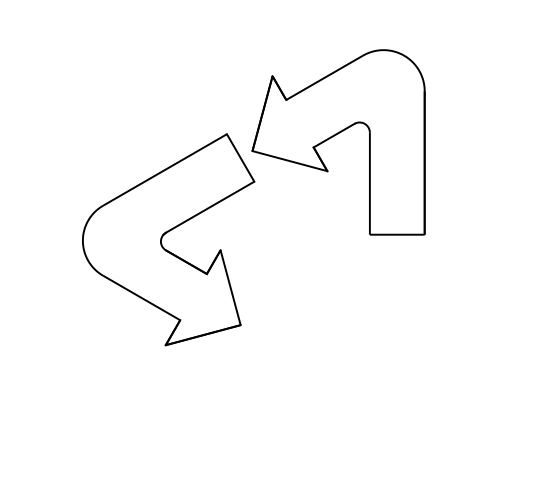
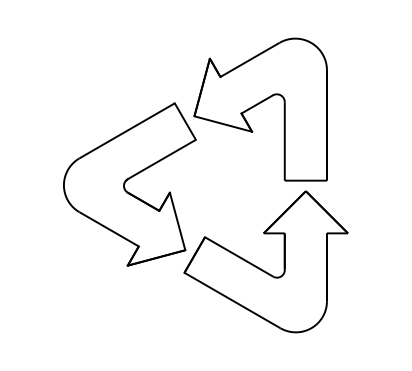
part: (339, 348) -> (261, 268), added

